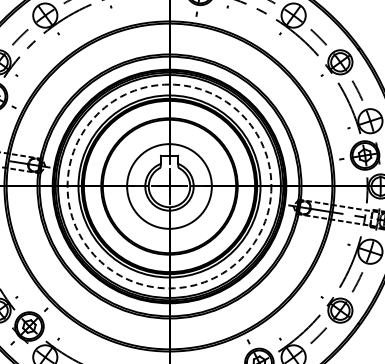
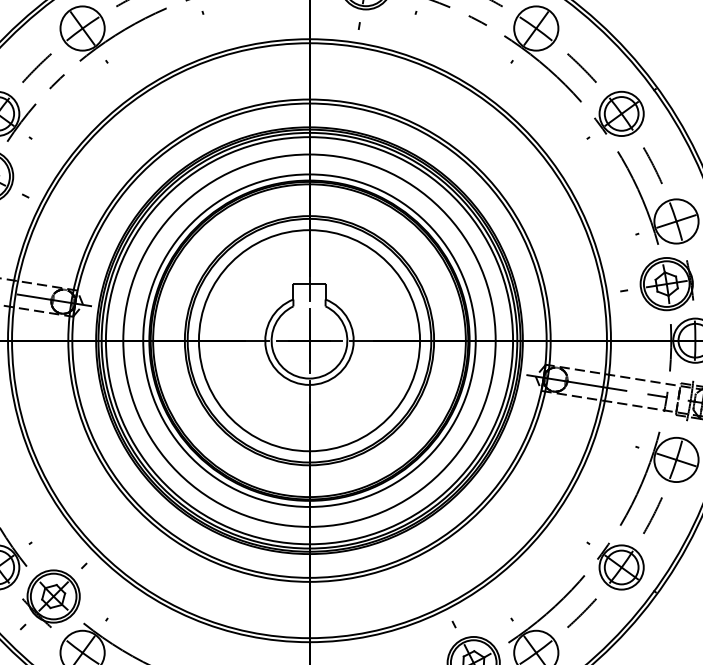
circle: (169, 186) -> (309, 340), dashed -> solid
circle: (169, 186) -> (309, 340), size x1.43

